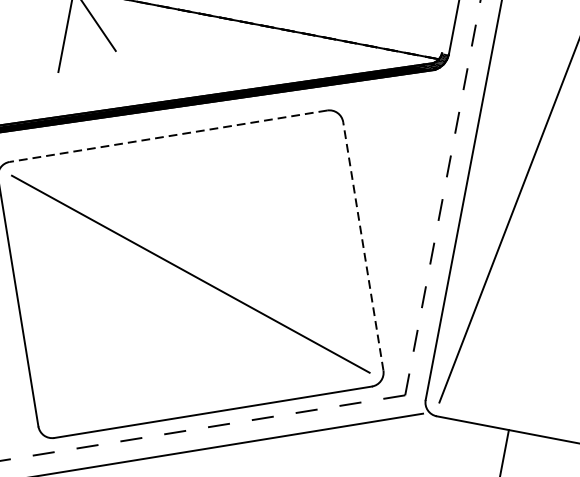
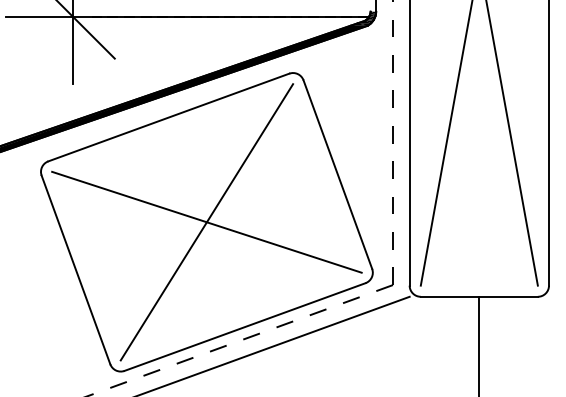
line: (168, 136) -> (168, 117), dashed -> solid
line: (362, 246) -> (337, 174), dashed -> solid
line: (190, 274) -> (206, 222), added

